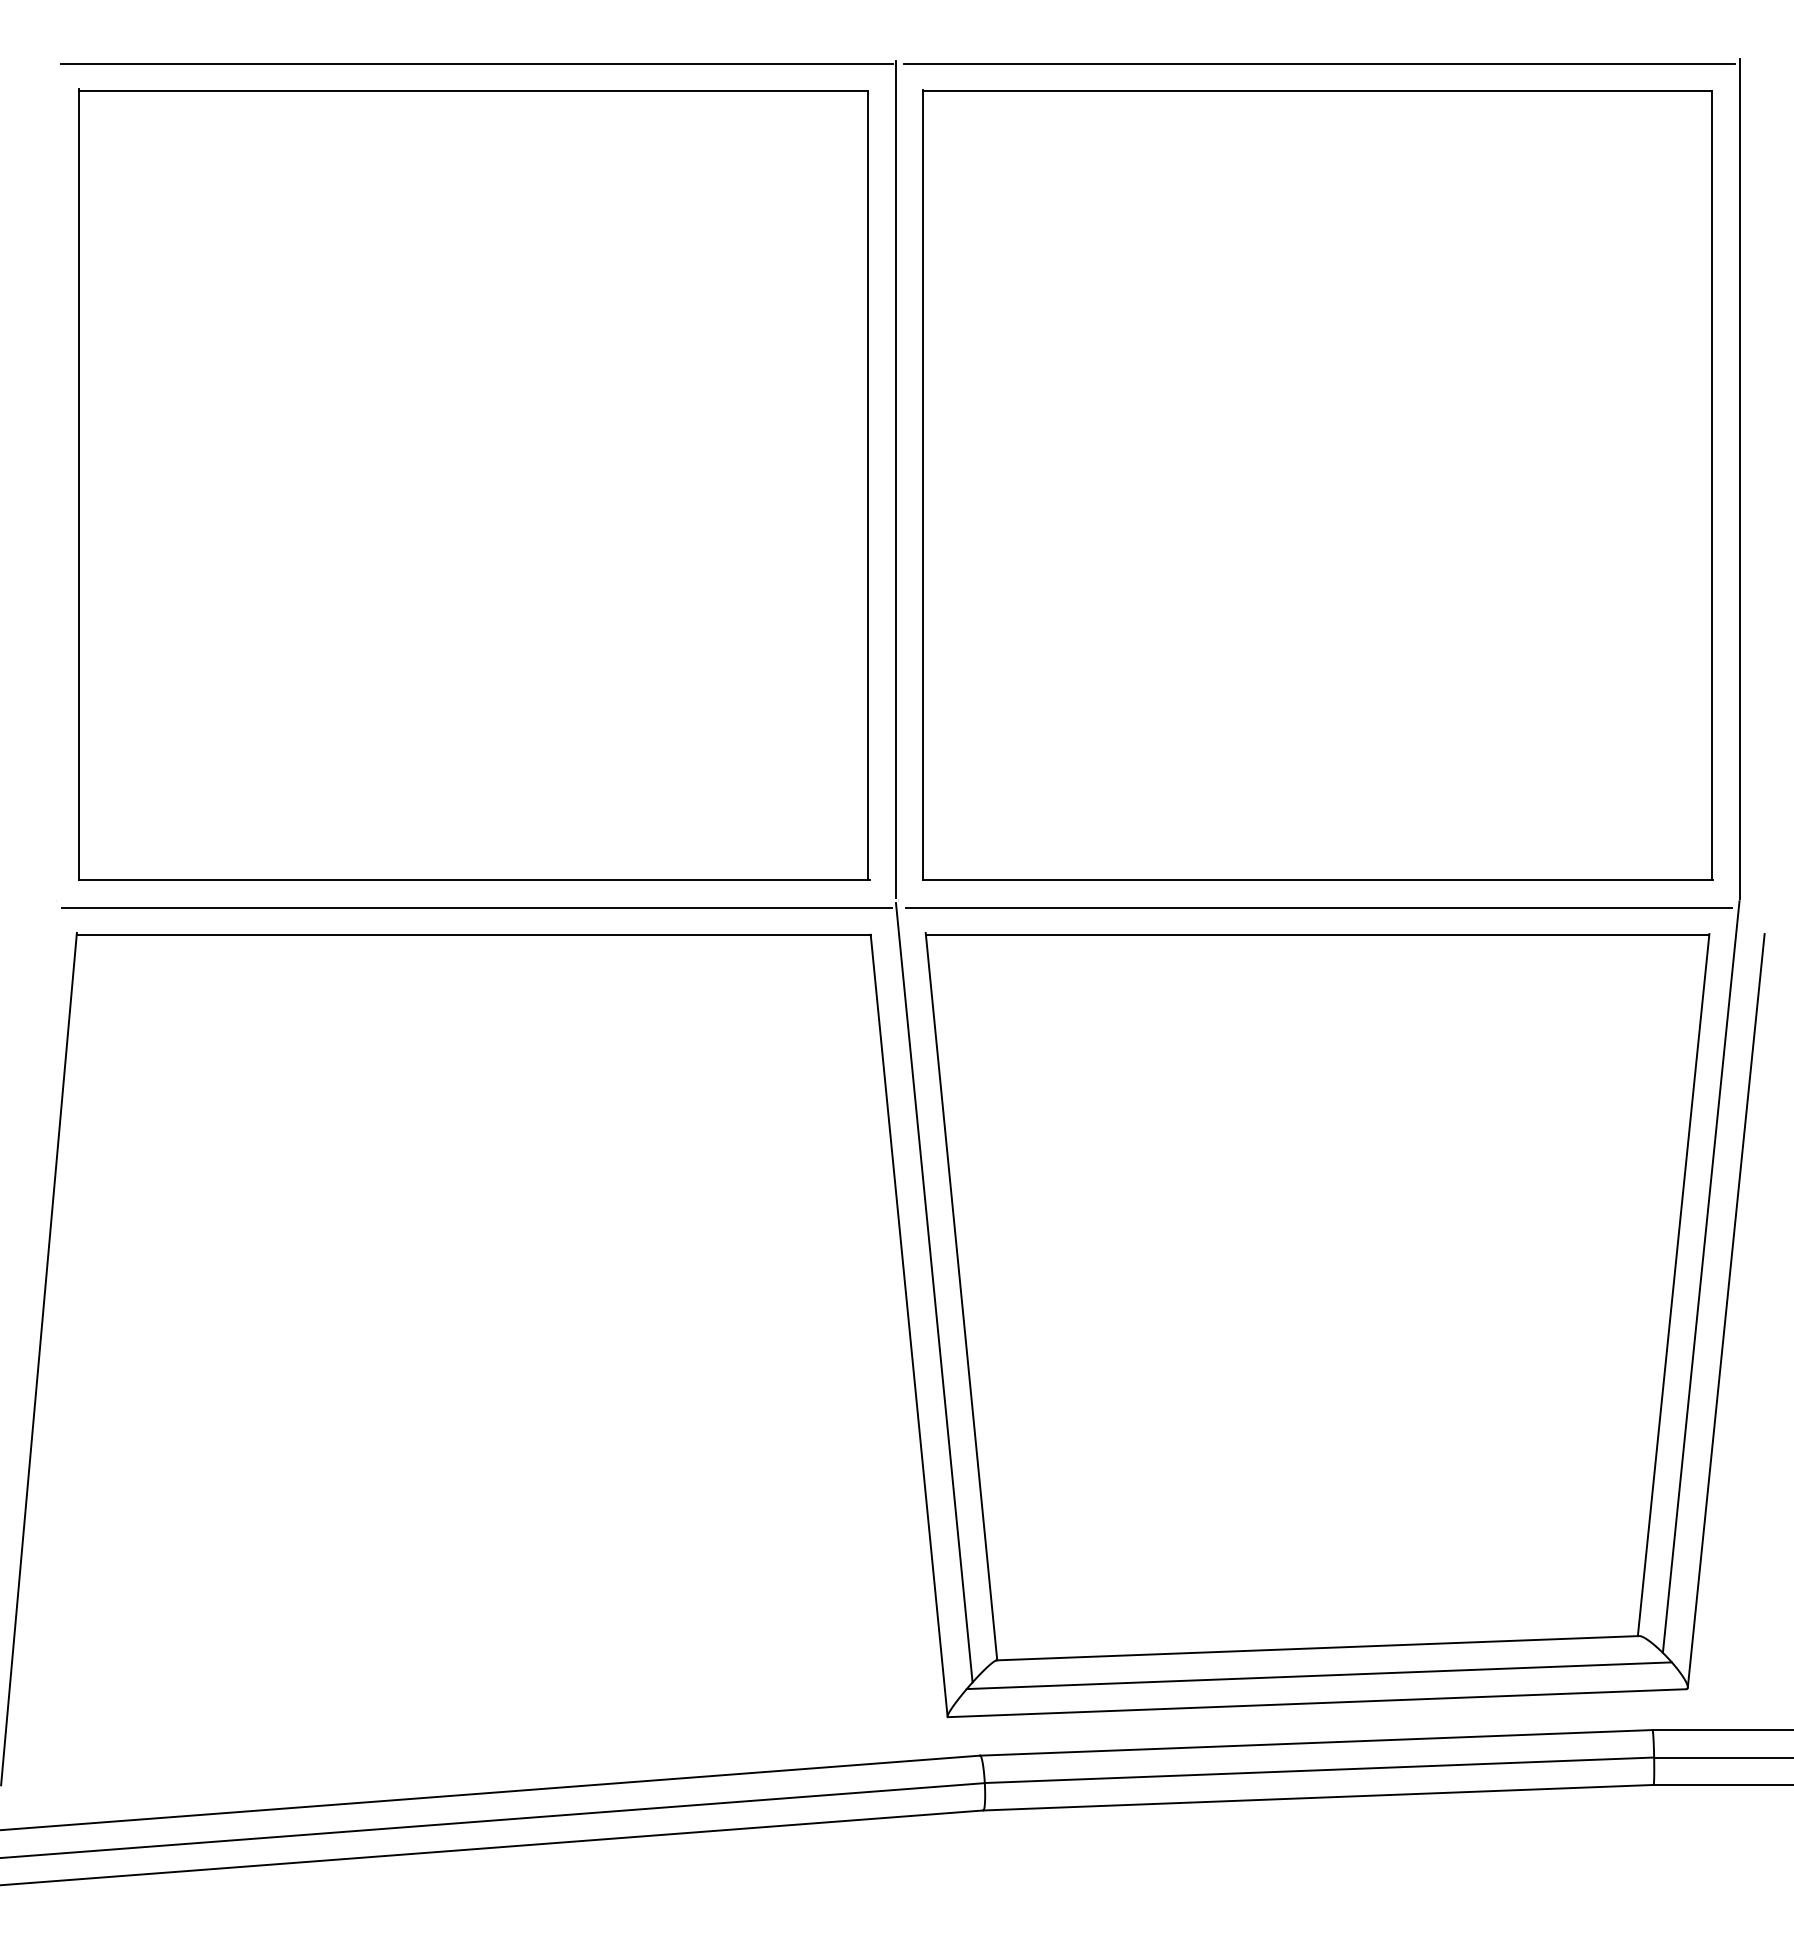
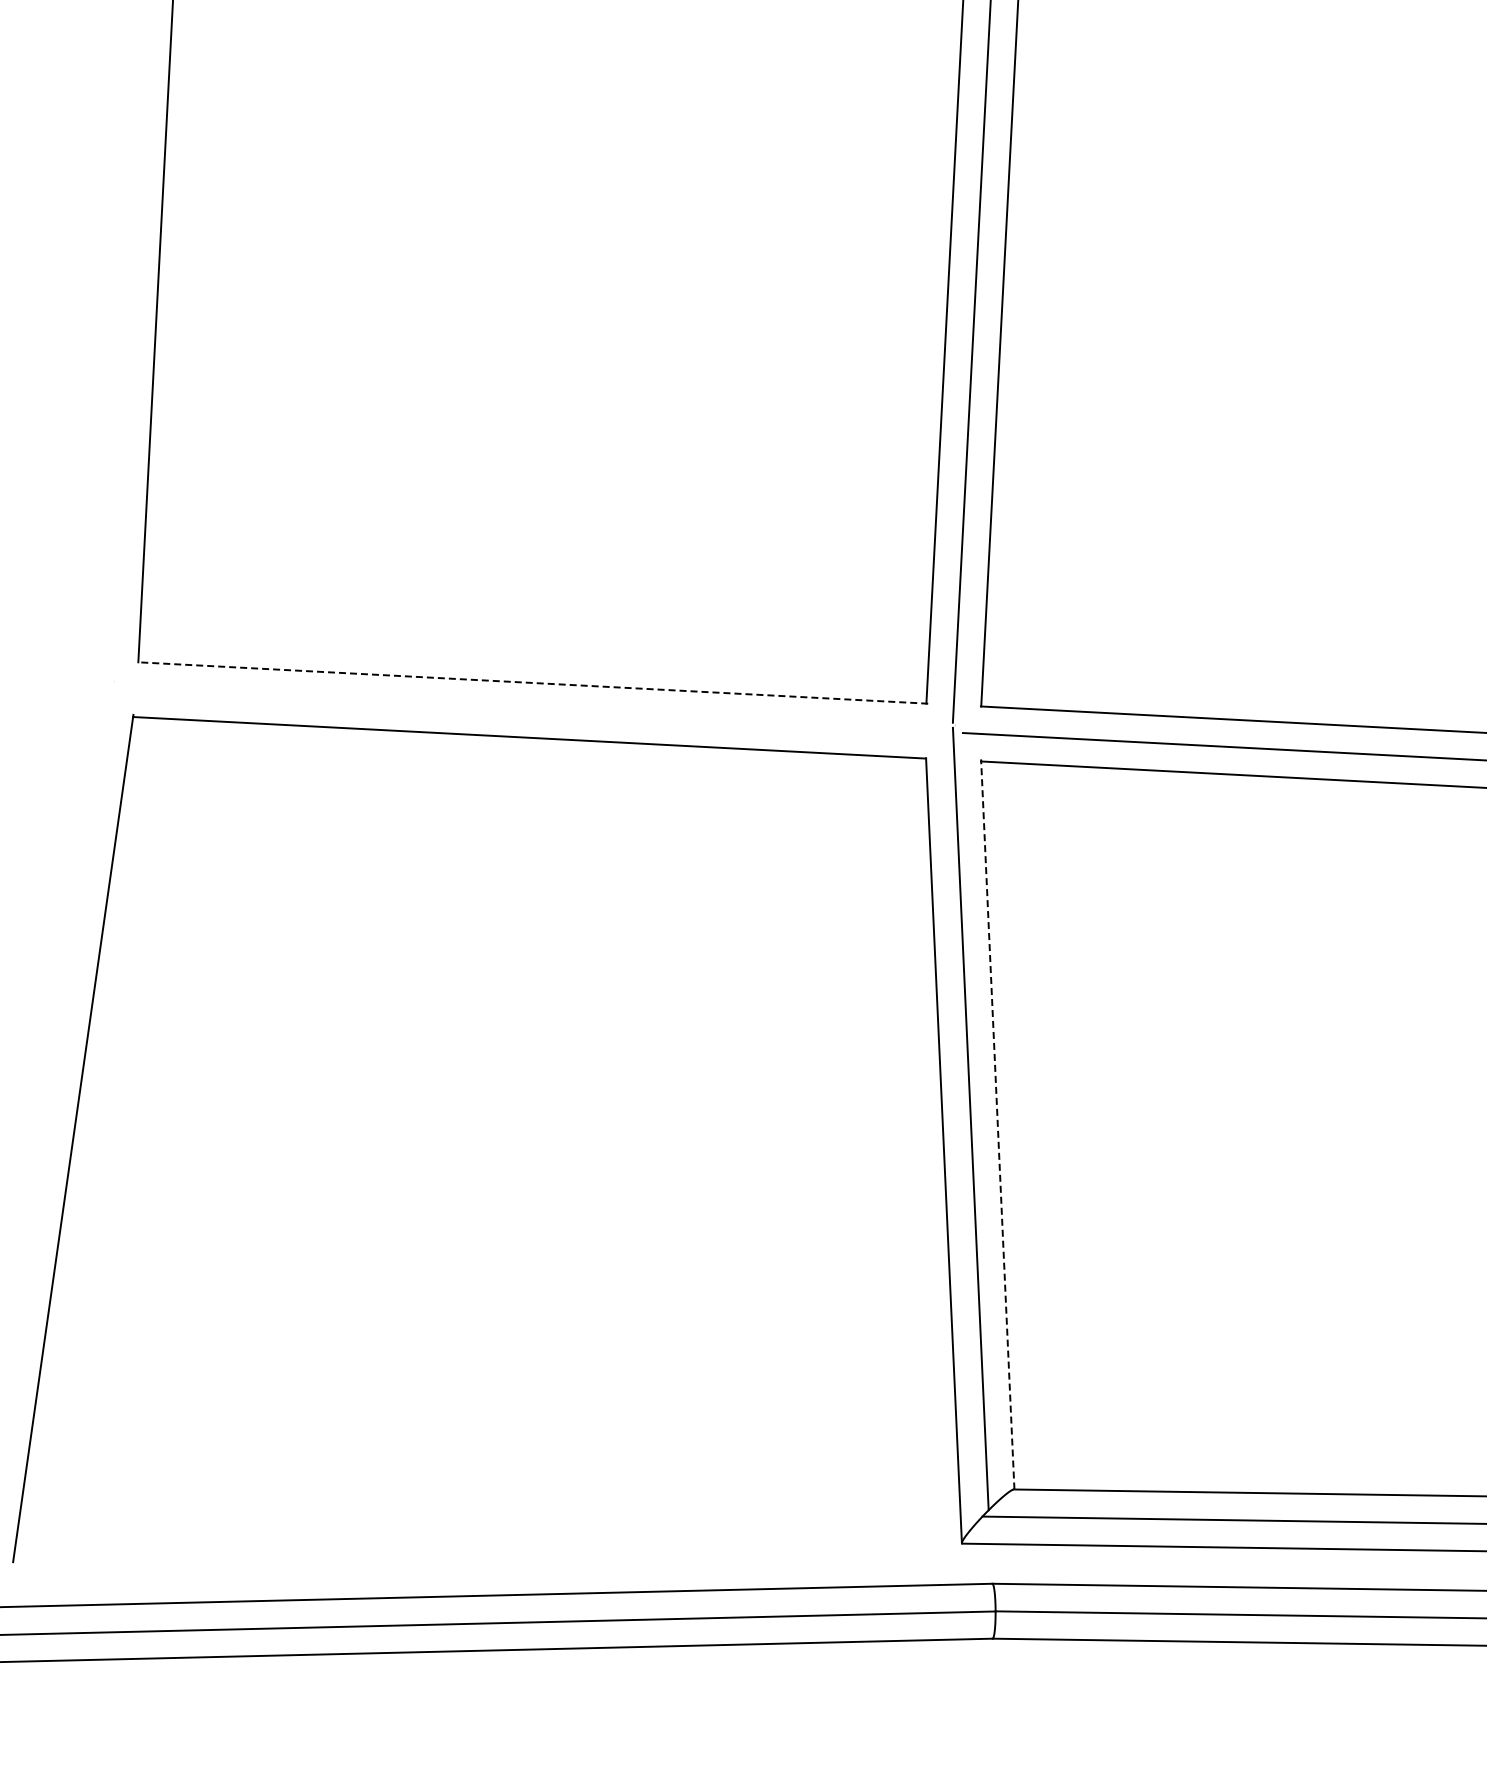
line: (474, 880) -> (533, 683), solid -> dashed
line: (476, 907) -> (533, 710), removed
line: (961, 1296) -> (997, 1124), solid -> dashed

